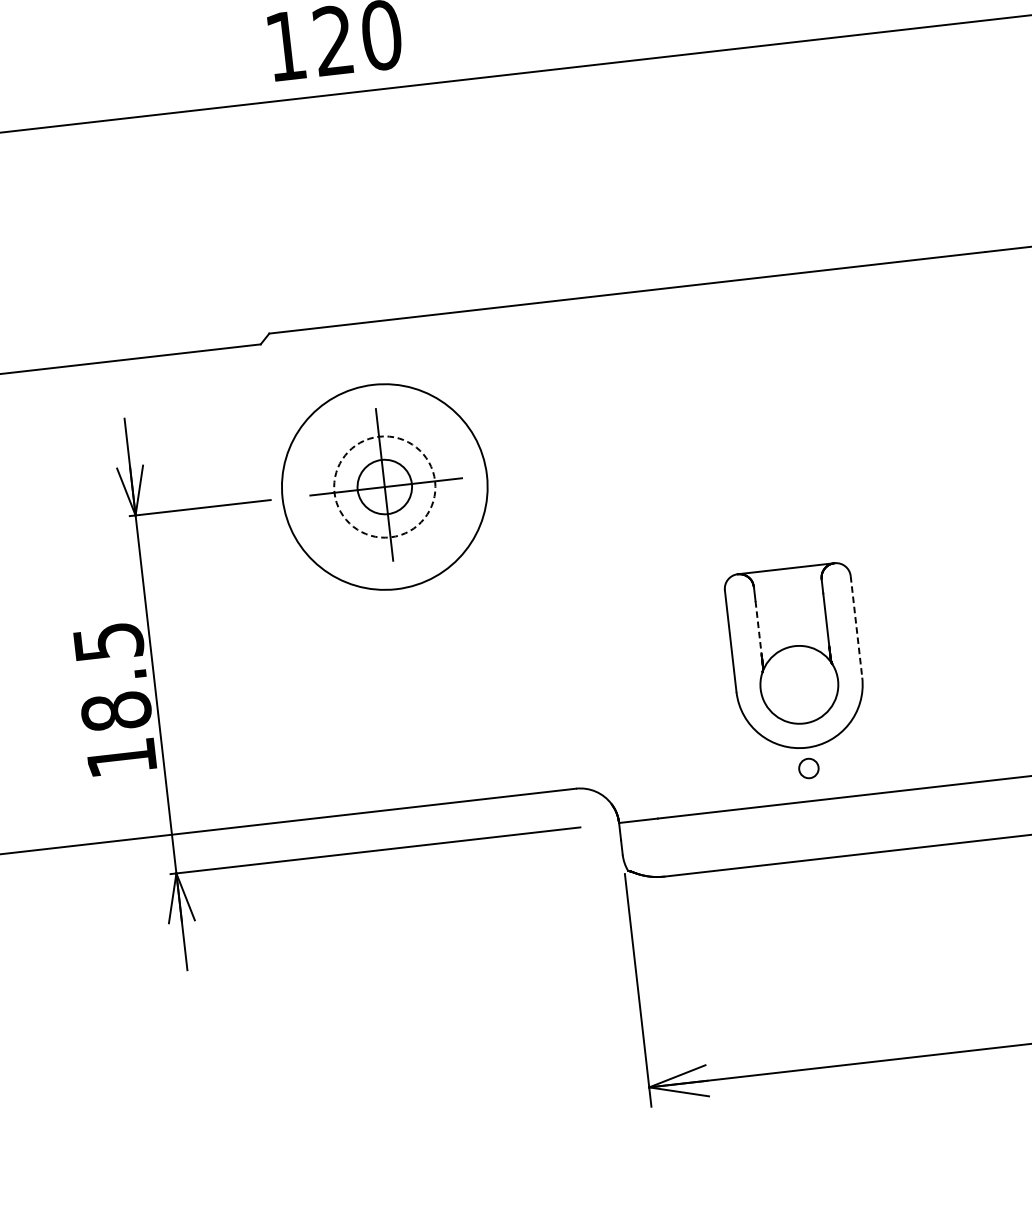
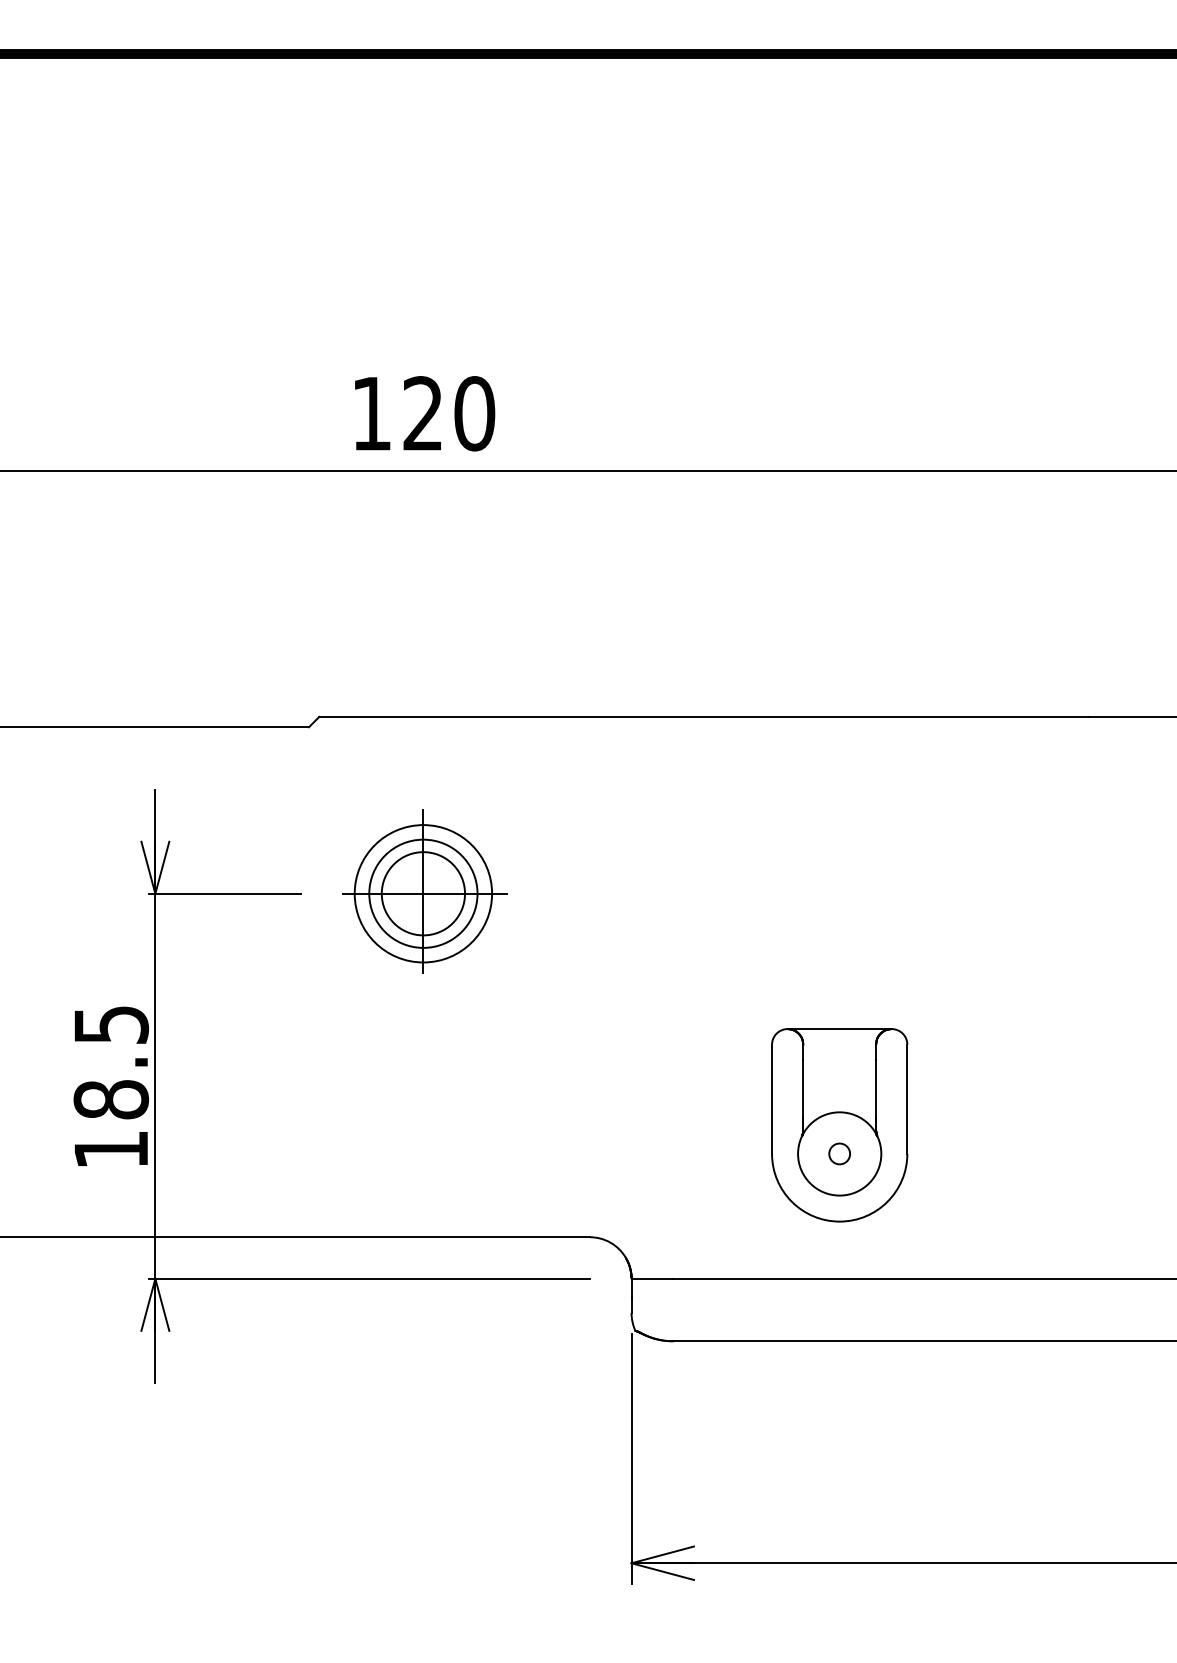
circle: (384, 486) -> (423, 893), dashed -> solid
circle: (384, 486) -> (423, 893), size x0.62
circle: (384, 486) -> (423, 893), size x1.43
line: (758, 627) -> (803, 1088), dashed -> solid
line: (856, 627) -> (907, 1099), dashed -> solid
circle: (808, 768) -> (839, 1153), moved

